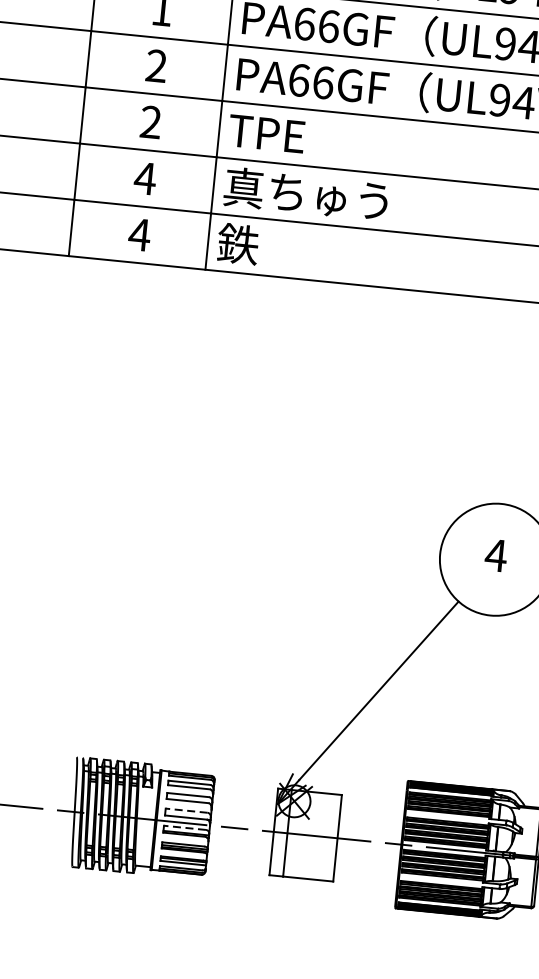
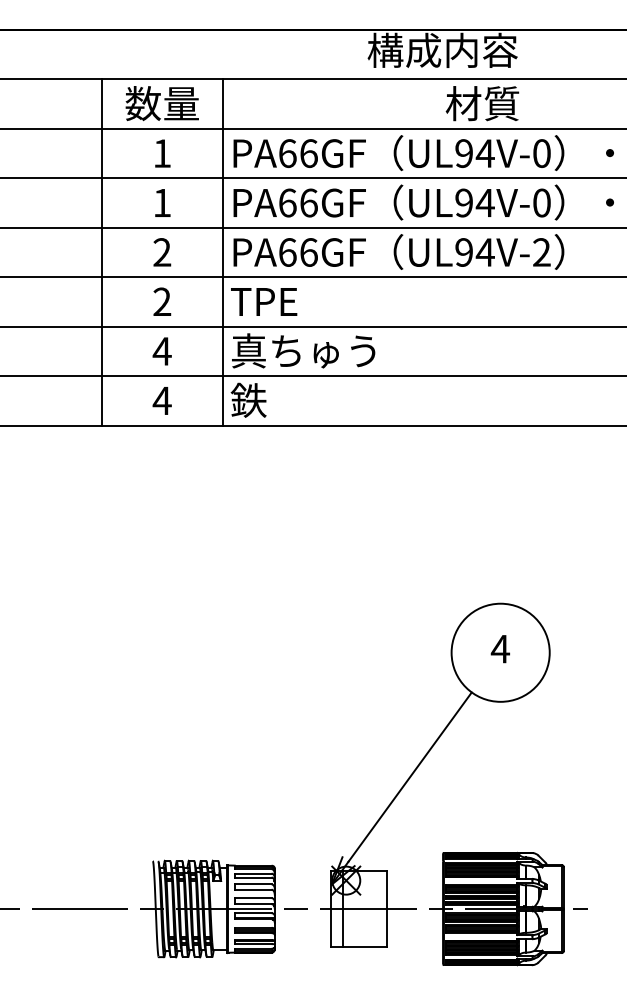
line: (185, 810) -> (252, 898), dashed -> solid
line: (184, 828) -> (252, 913), dashed -> solid

